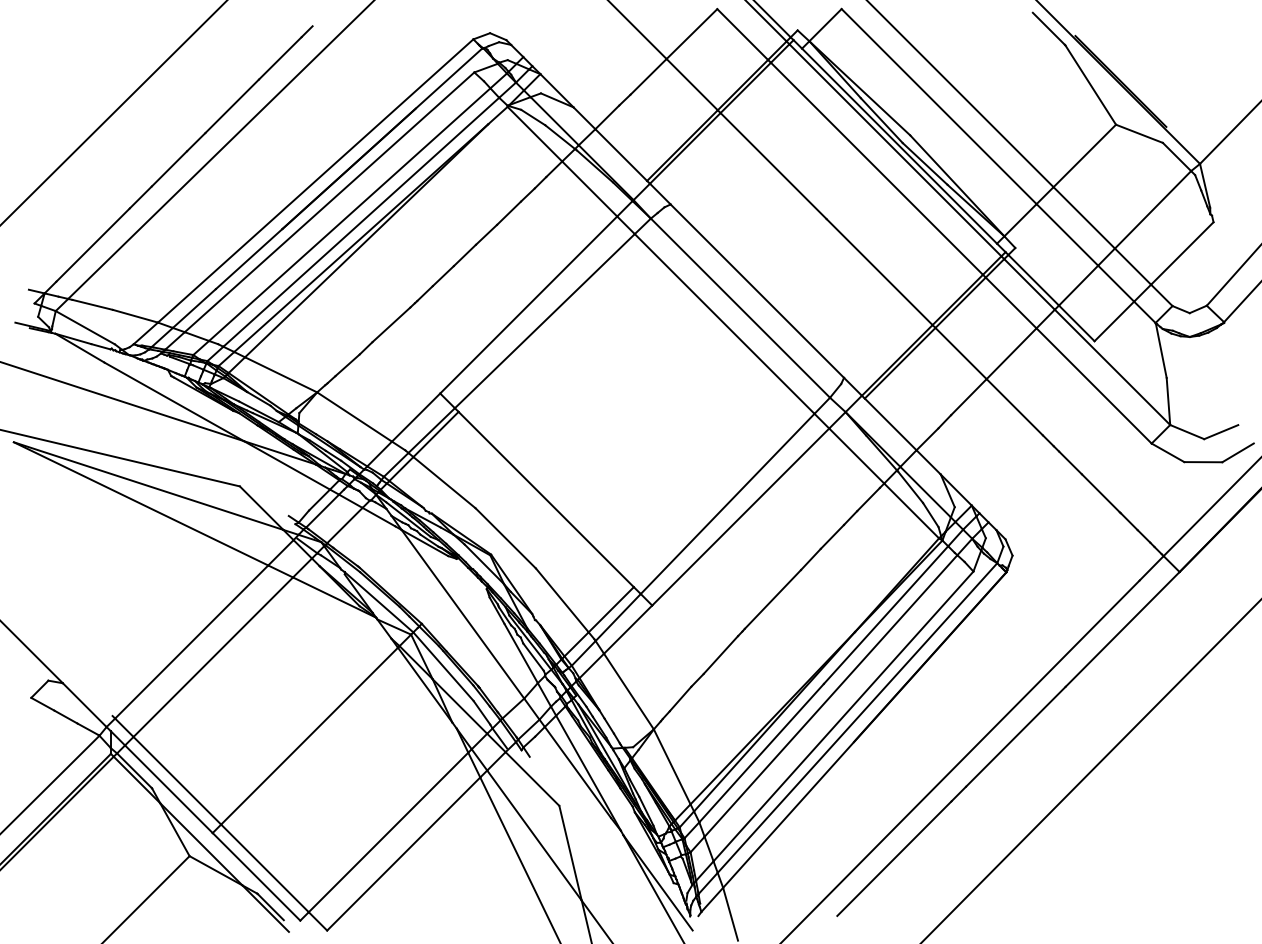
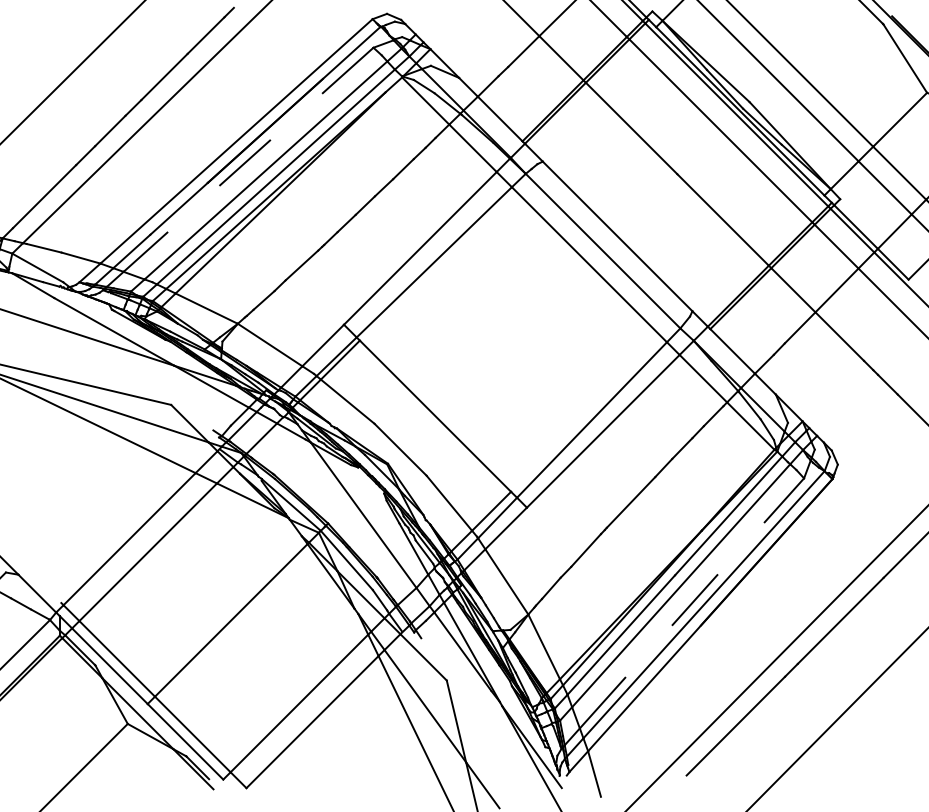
line: (329, 202) -> (248, 159), solid -> dashed
line: (843, 716) -> (691, 603), solid -> dashed

